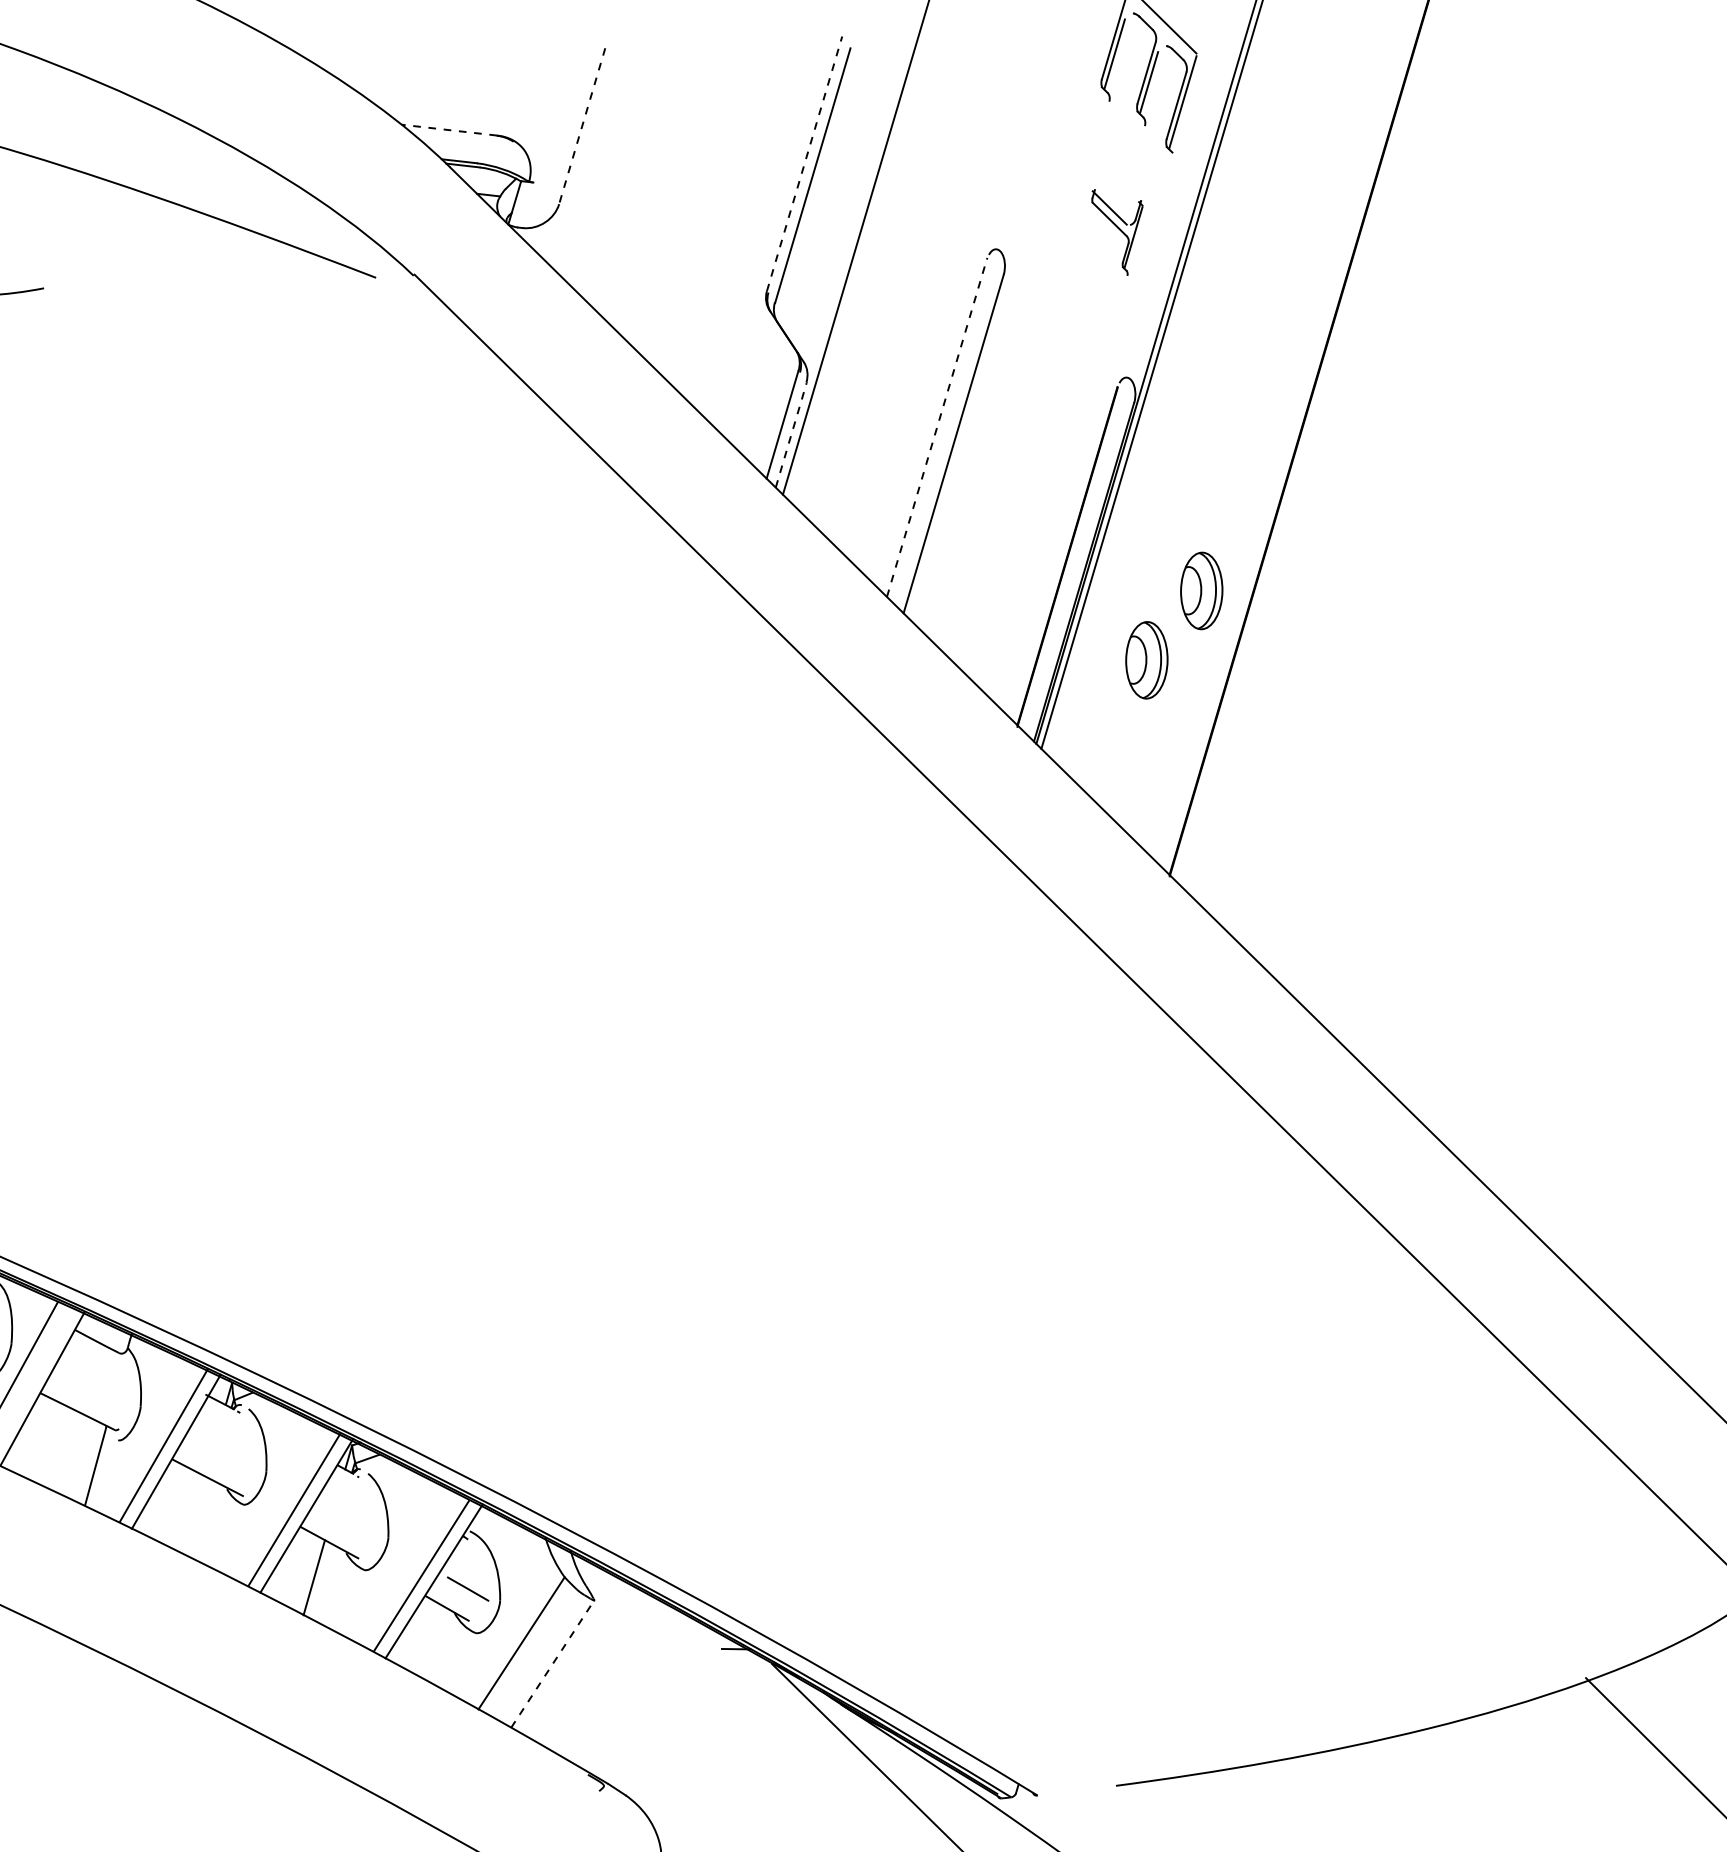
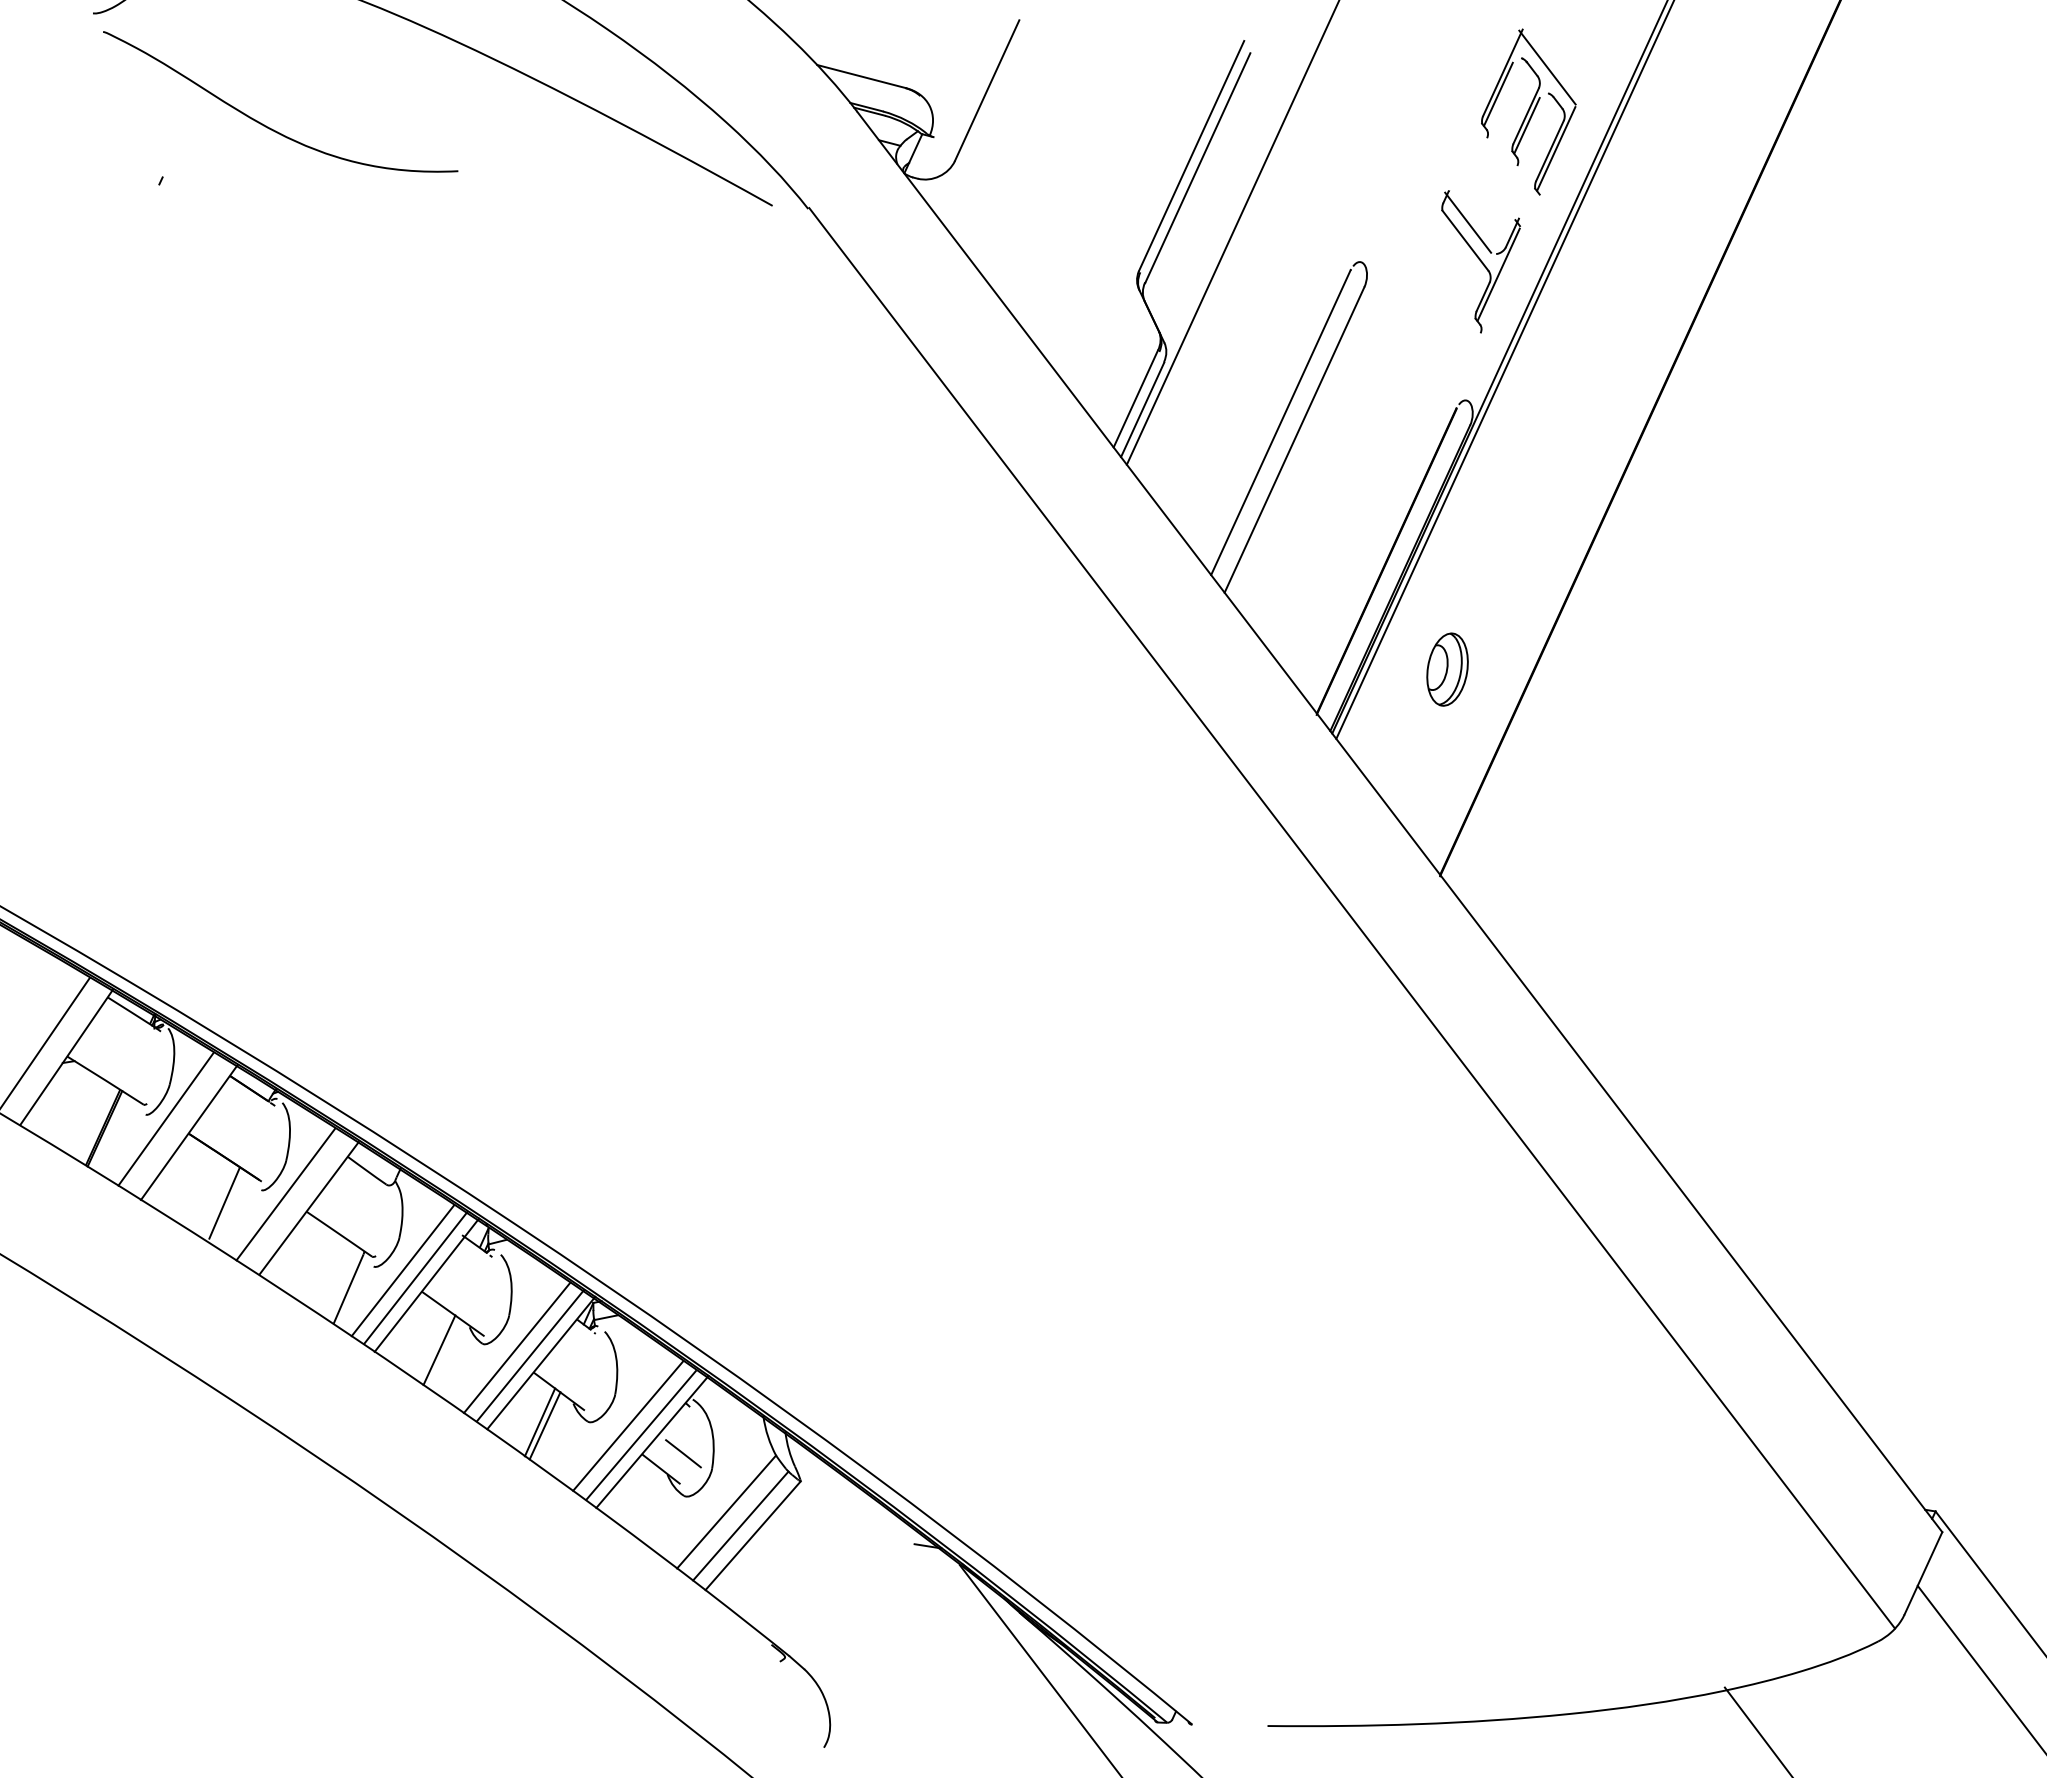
line: (581, 127) -> (986, 91), dashed -> solid
line: (449, 130) -> (861, 76), dashed -> solid
line: (804, 163) -> (1191, 155), dashed -> solid
part: (1120, 230) -> (1480, 261), size x1.67
line: (937, 427) -> (1281, 422), dashed -> solid
line: (791, 435) -> (1142, 410), dashed -> solid
part: (1201, 590) -> (1508, 611), removed
line: (148, 1440) -> (402, 1270), added
line: (279, 1503) -> (517, 1347), added
line: (198, 1516) -> (439, 1349), added
line: (406, 1567) -> (628, 1425), added
line: (319, 1580) -> (544, 1425), added
line: (538, 1655) -> (740, 1525), added
line: (553, 1663) -> (753, 1535), dashed -> solid

